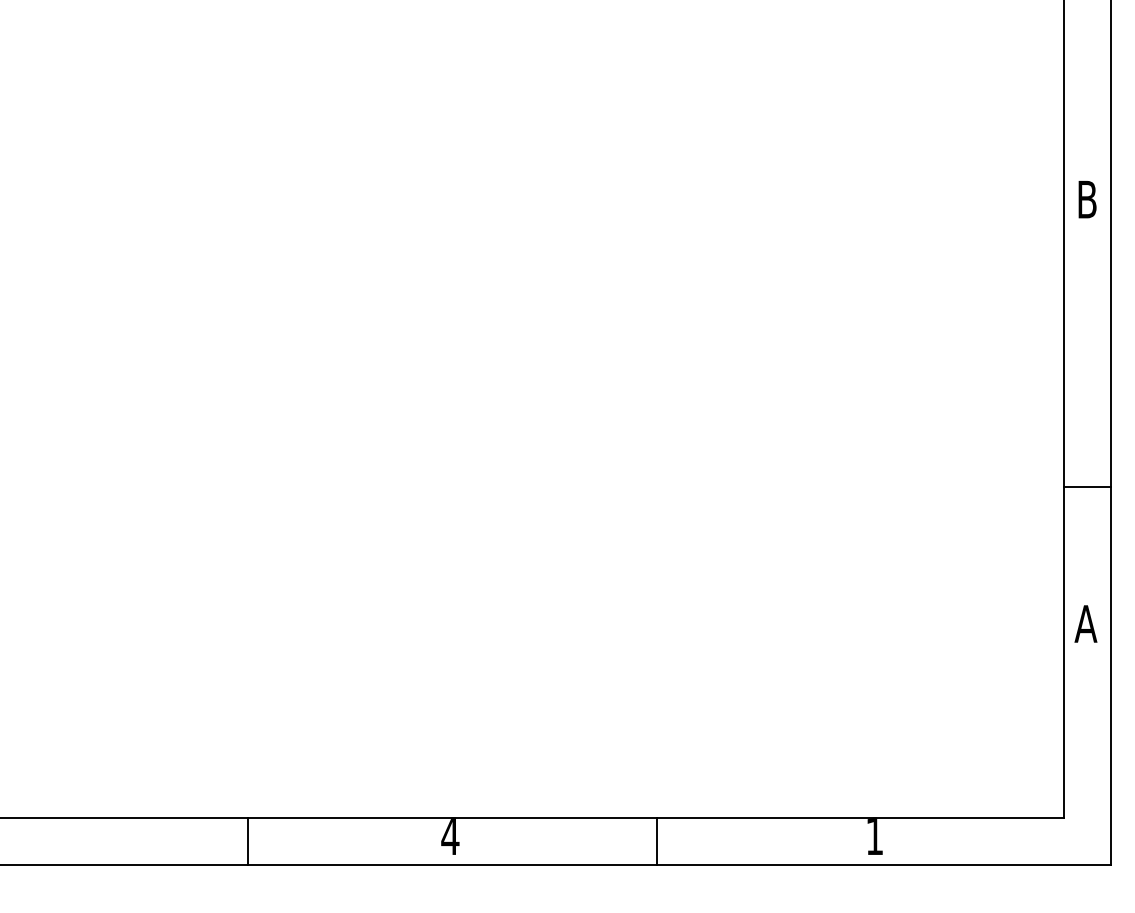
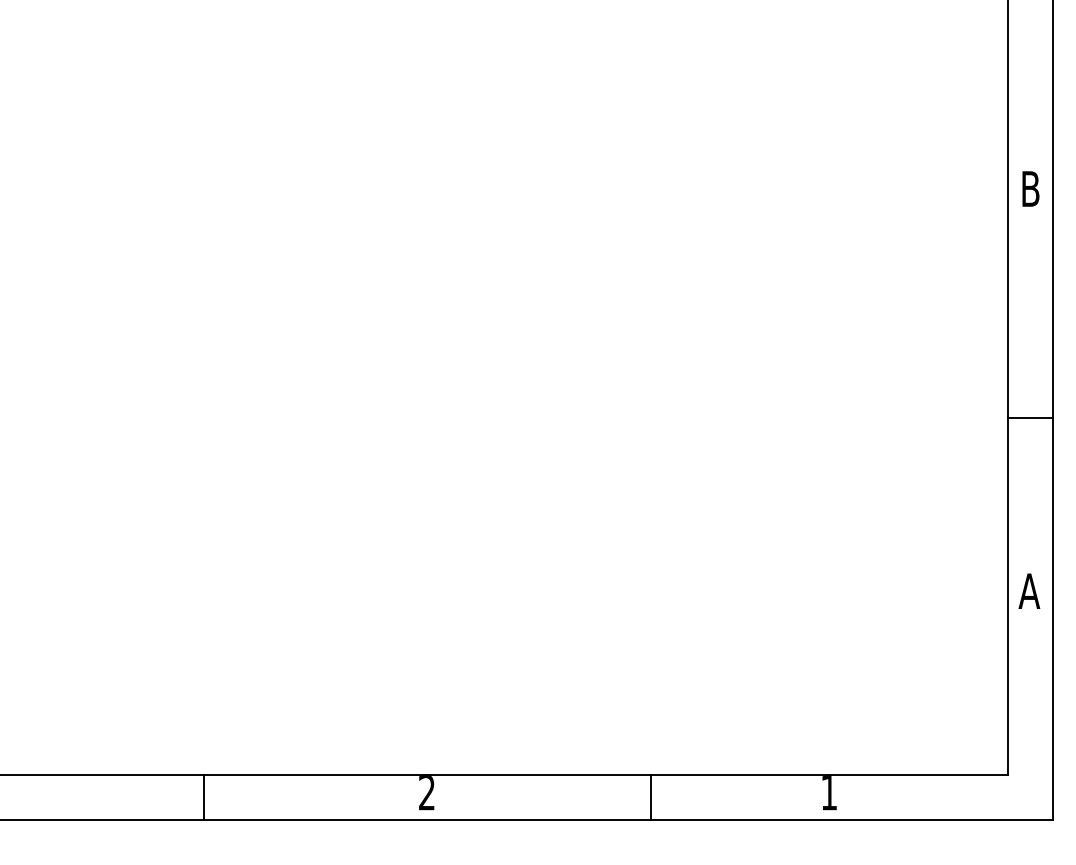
line: (1087, 486) -> (1030, 417), moved
text: (450, 835) -> (427, 791), 4 -> 2
line: (248, 841) -> (204, 797), moved
line: (656, 841) -> (650, 797), moved

